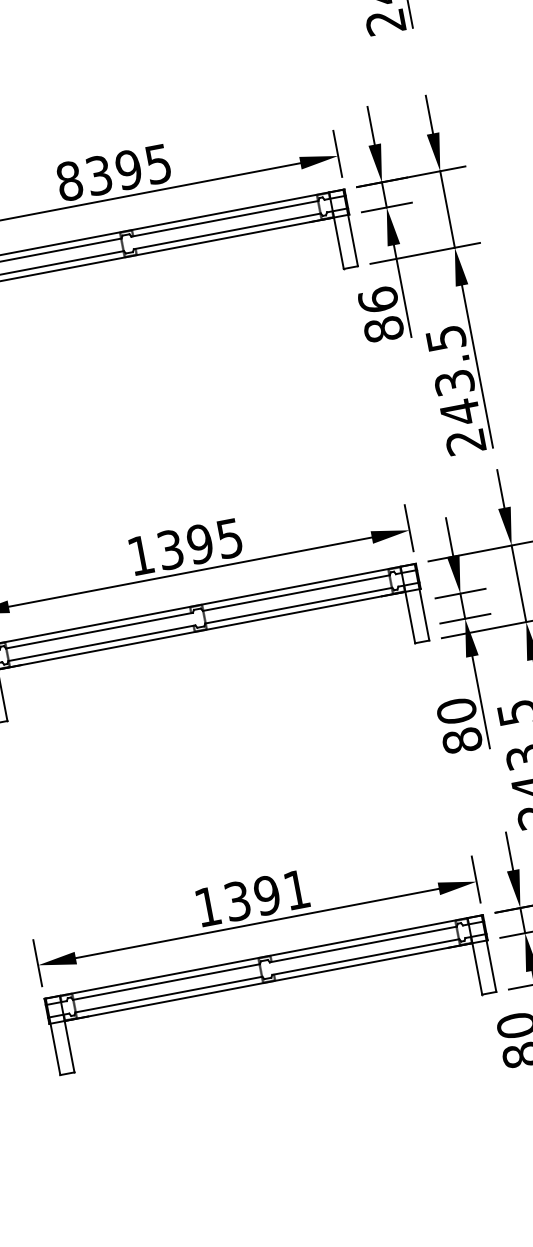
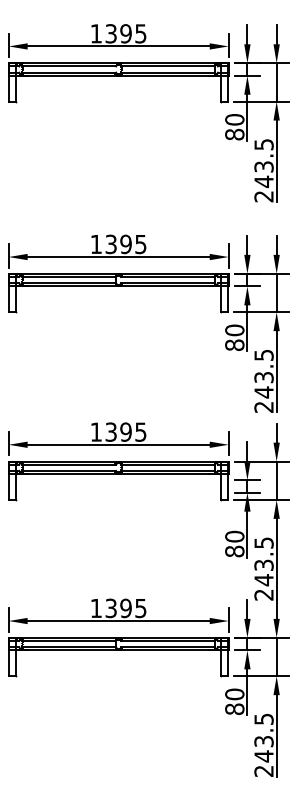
text: (69, 181) -> (96, 244), 8395 -> 1395
text: (377, 300) -> (234, 330), 86 -> 80
text: (296, 890) -> (140, 608), 1391 -> 1395

